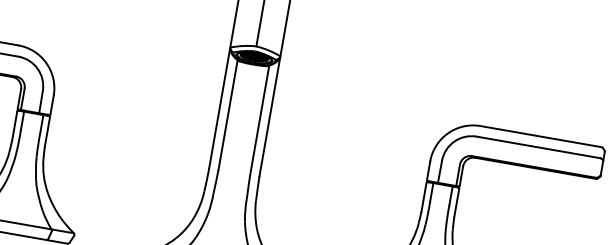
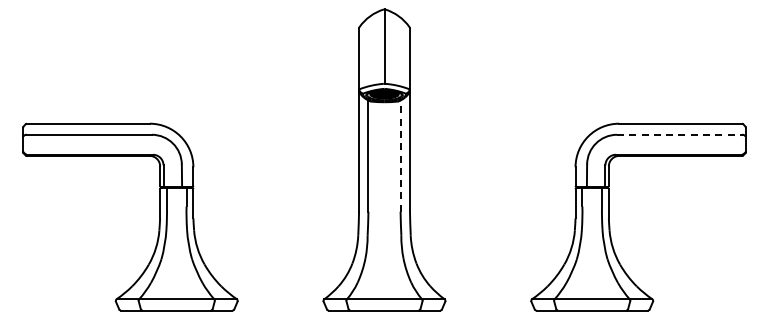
line: (259, 120) -> (400, 156), solid -> dashed
line: (538, 147) -> (679, 134), solid -> dashed

